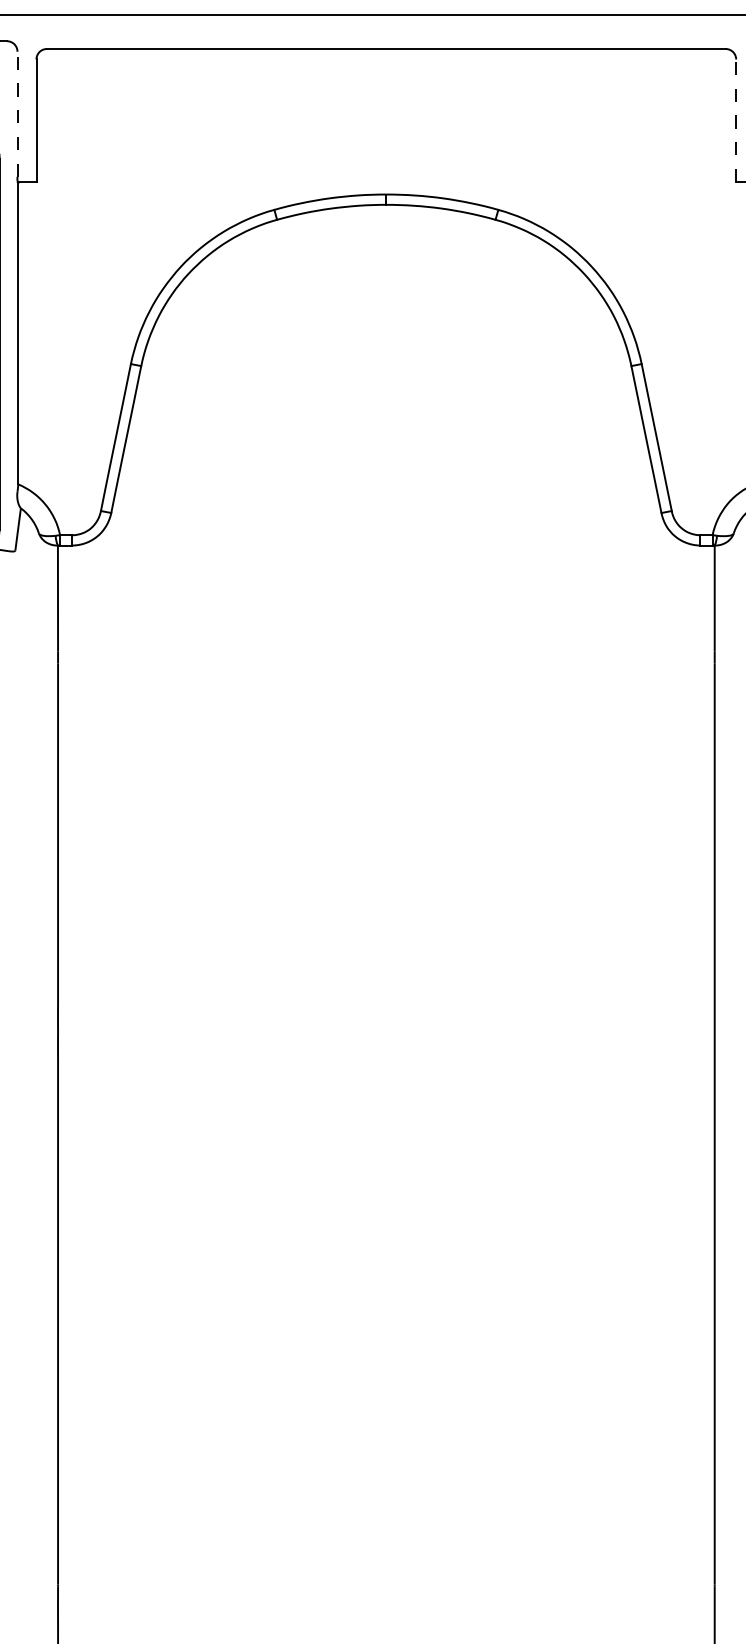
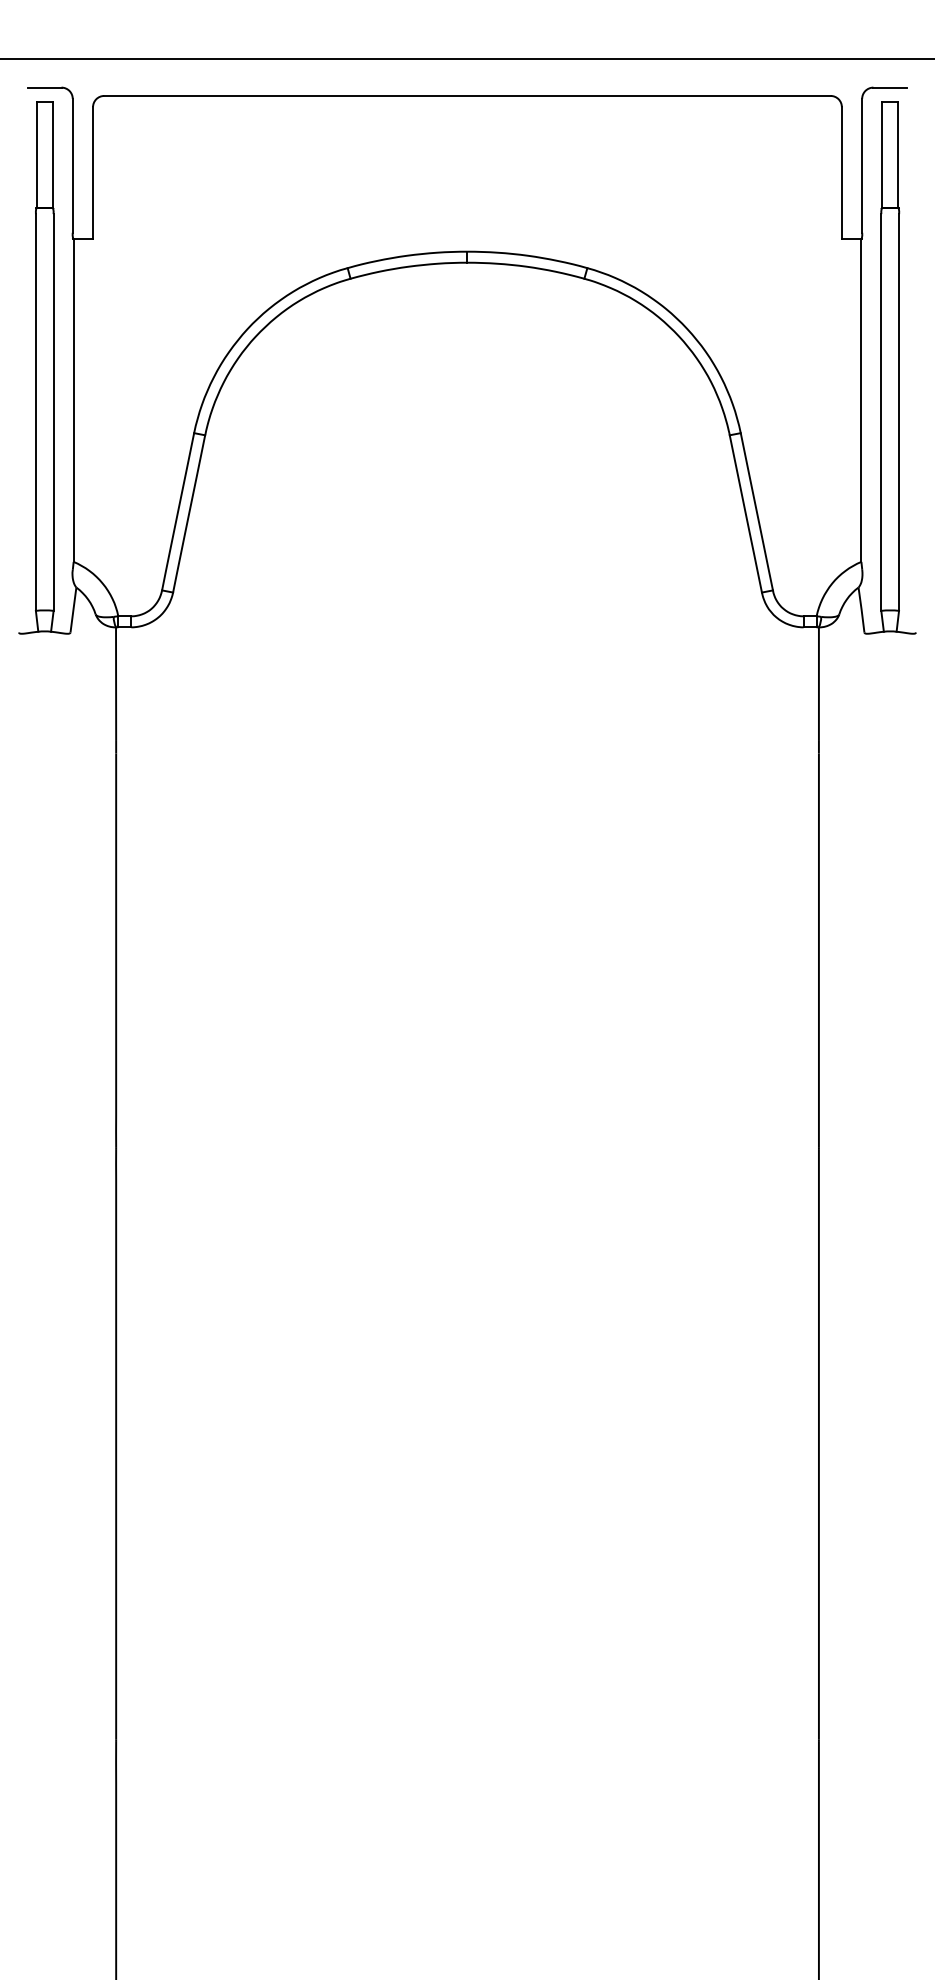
line: (17, 113) -> (72, 165), dashed -> solid
line: (735, 120) -> (841, 172), dashed -> solid

